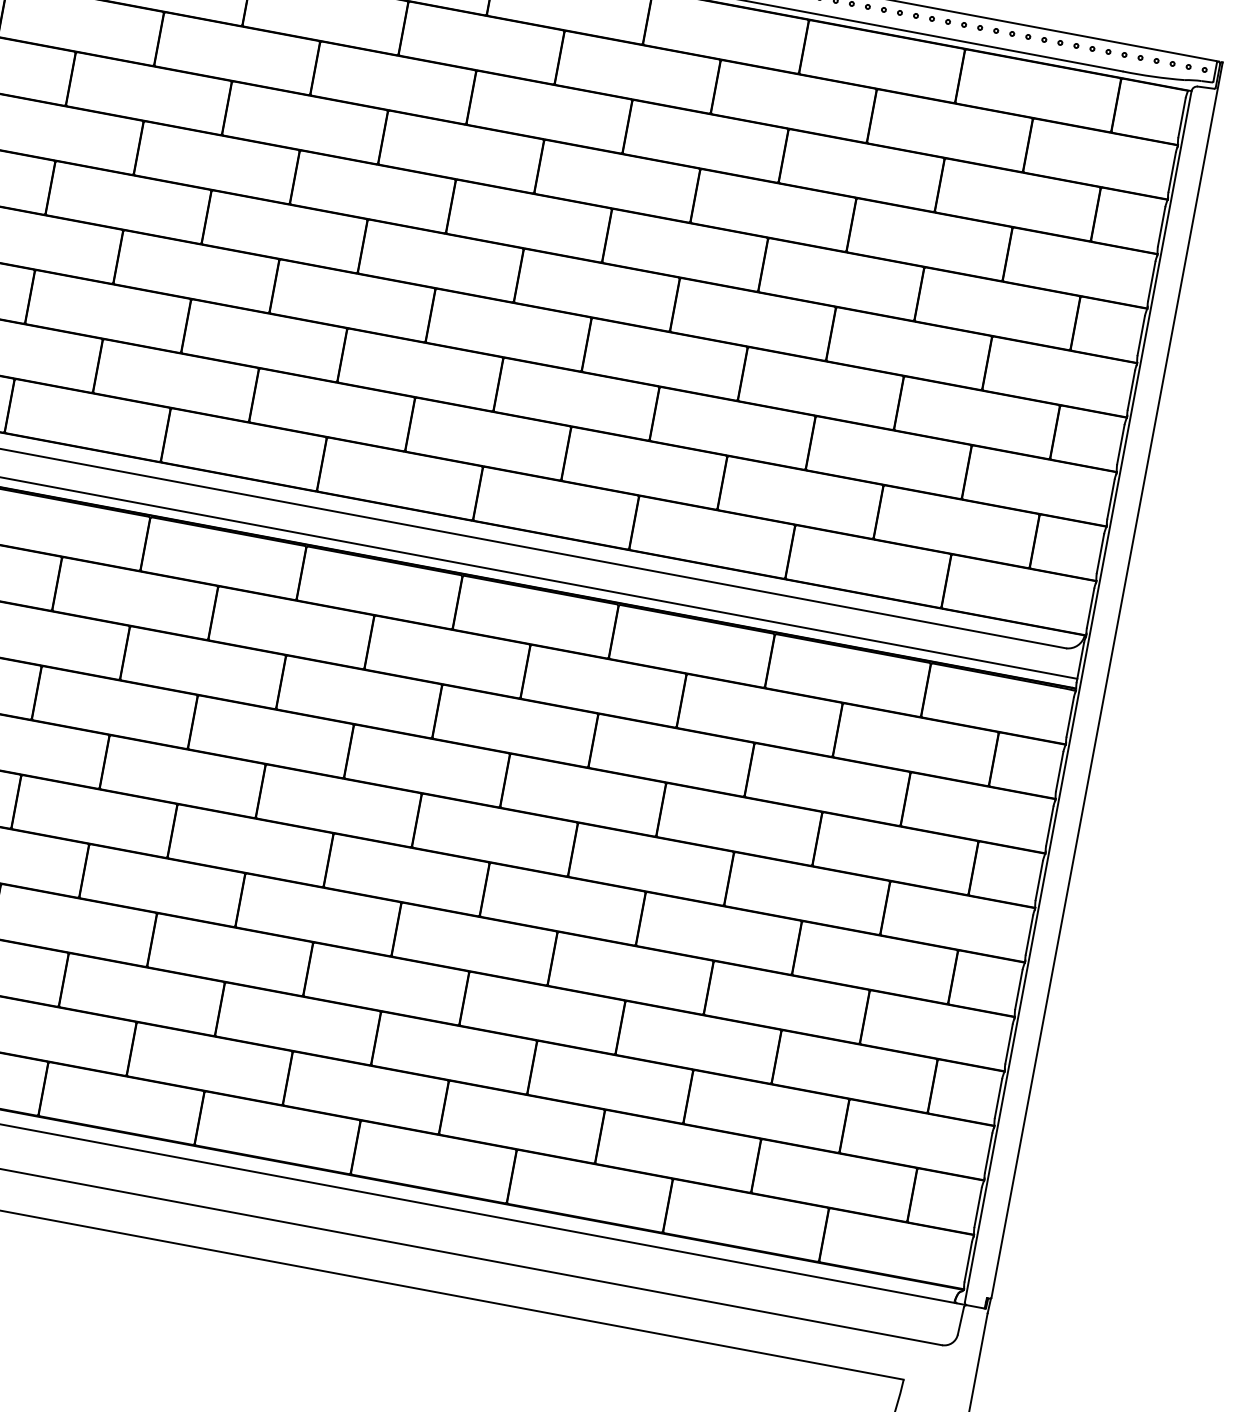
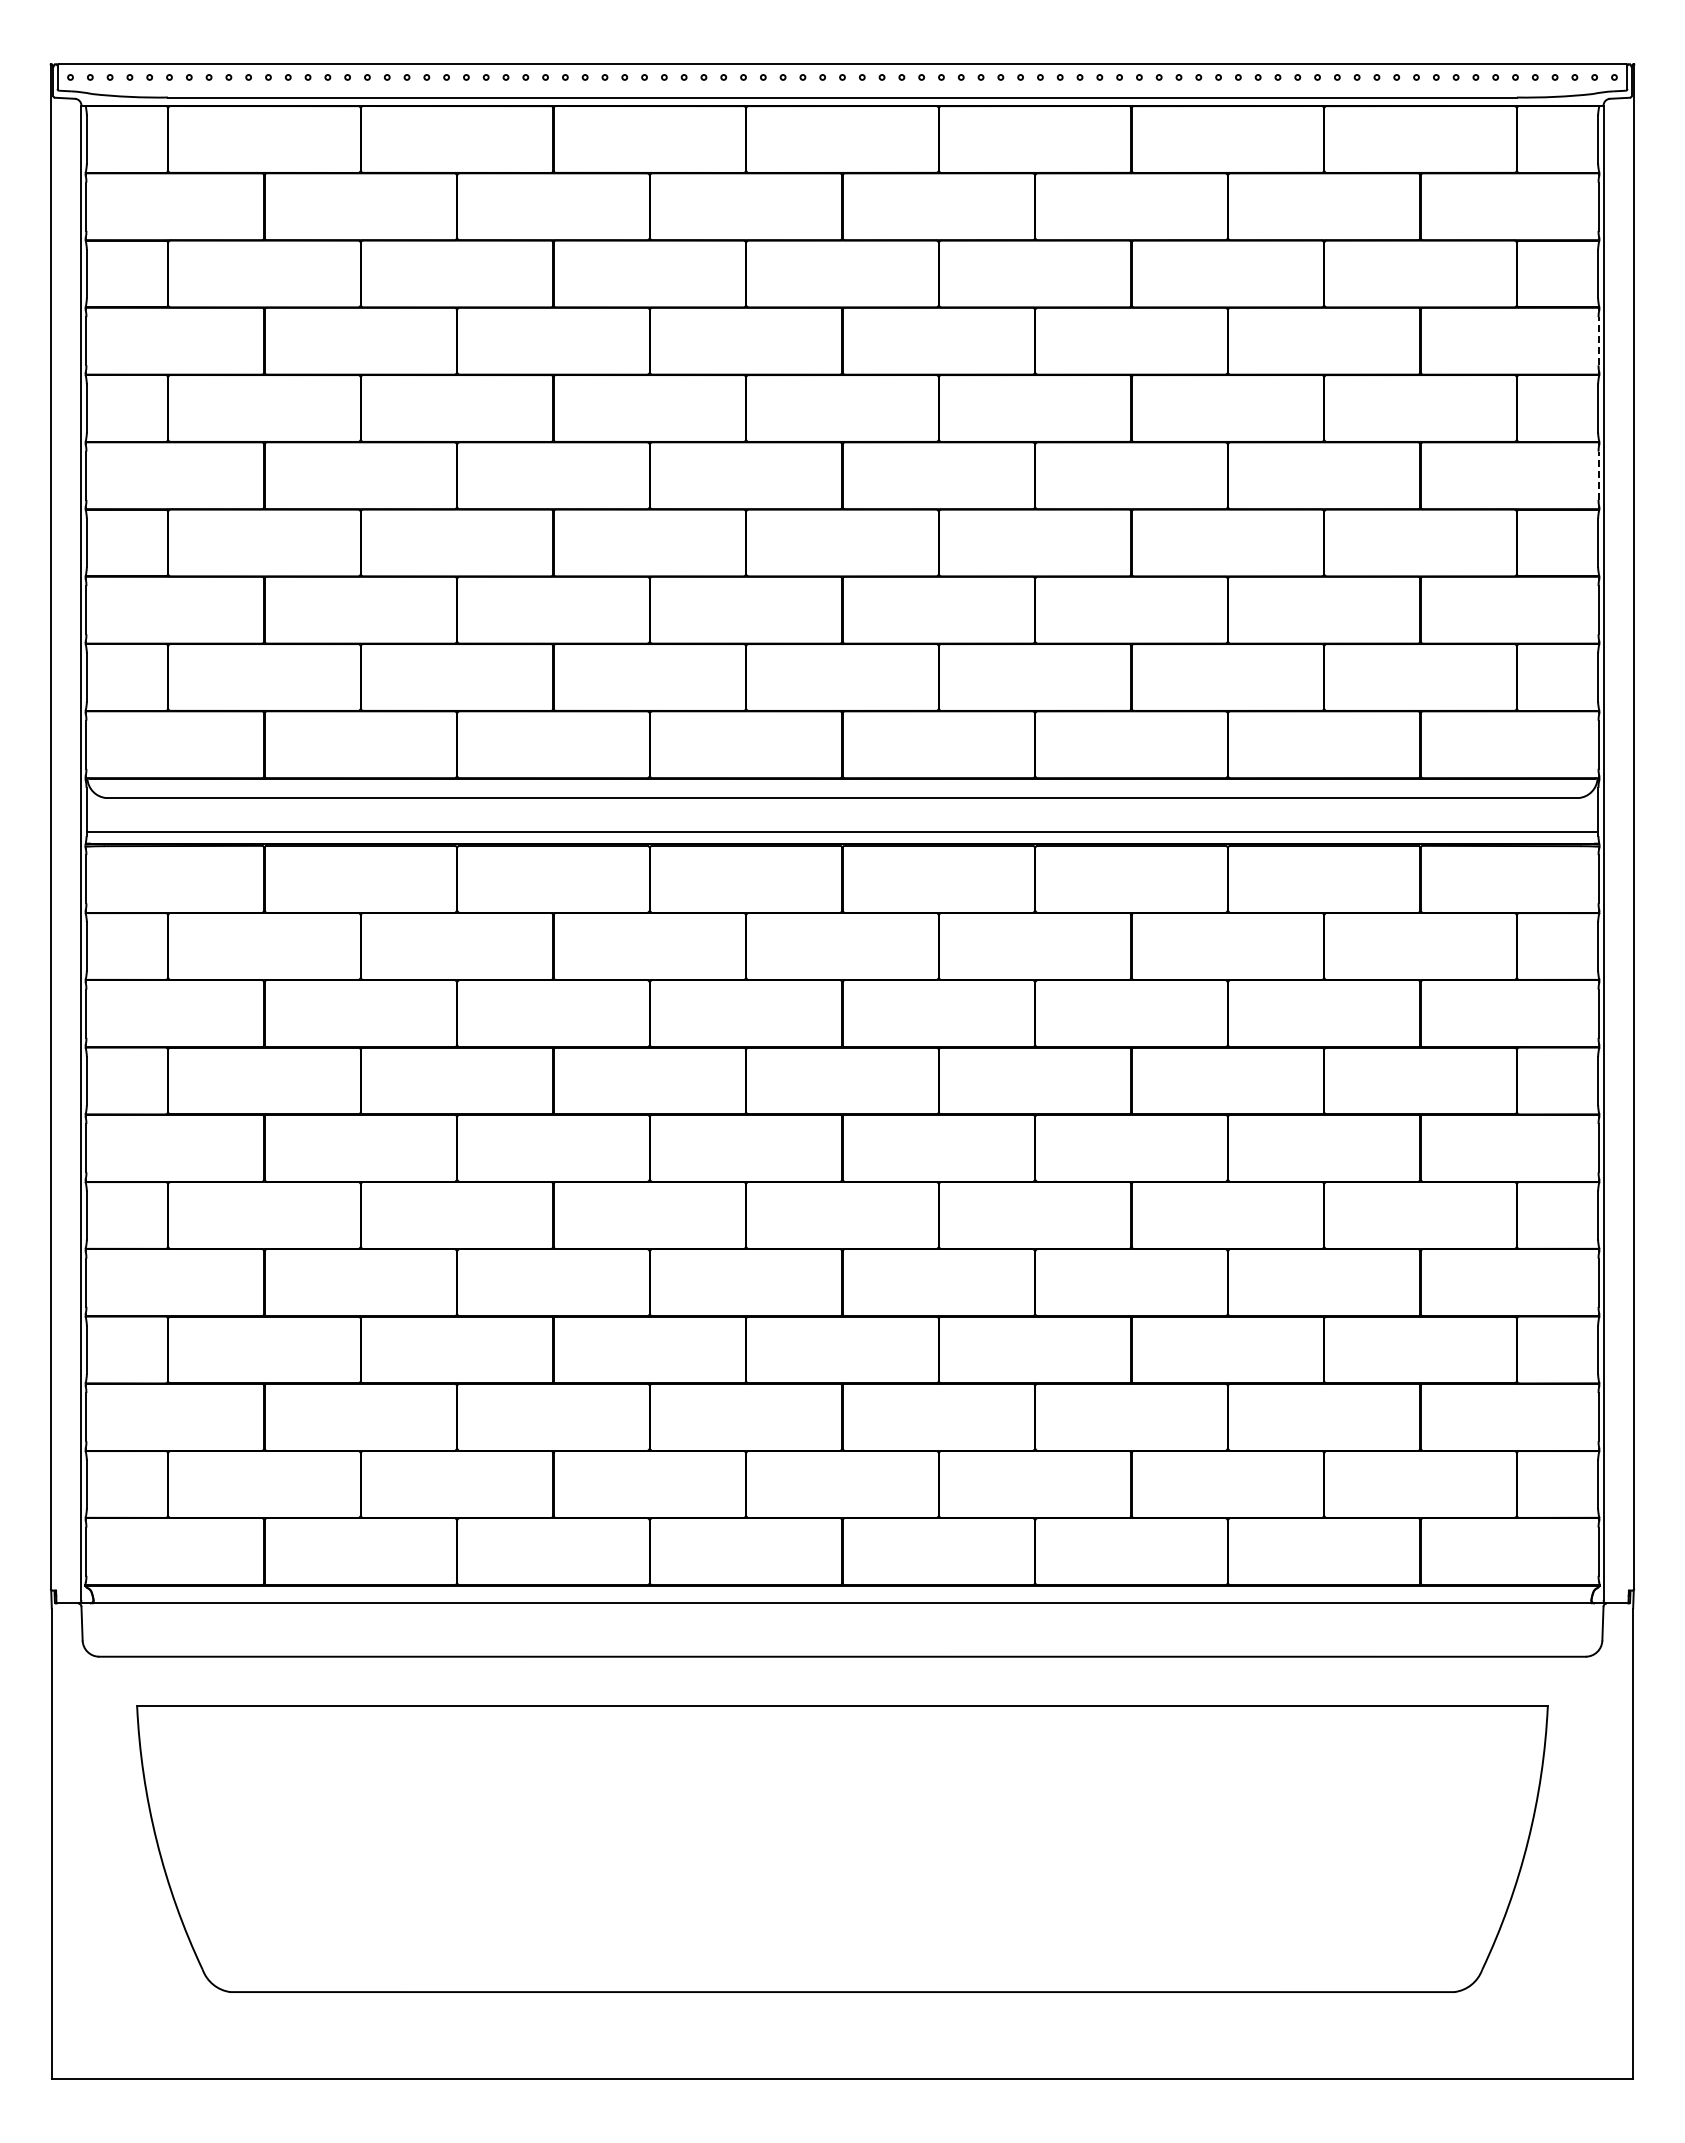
line: (1151, 280) -> (1598, 340), solid -> dashed
line: (1131, 390) -> (1598, 475), solid -> dashed

